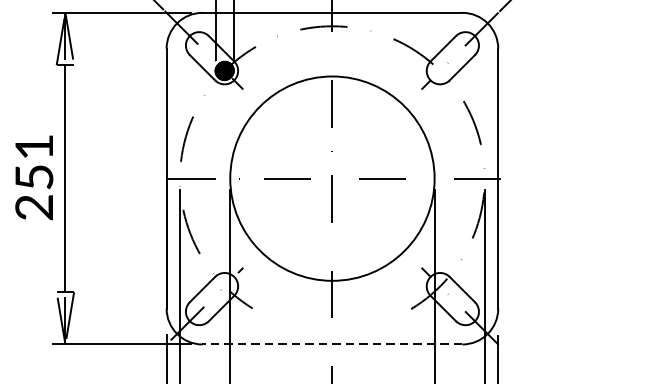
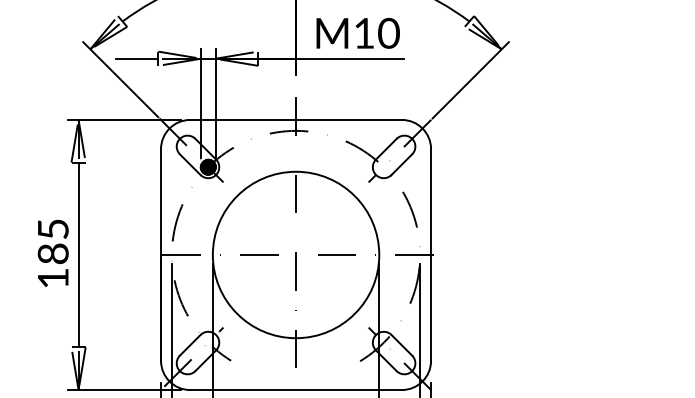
text: (33, 176) -> (52, 253), 251 -> 185
line: (332, 345) -> (296, 390), dashed -> solid

